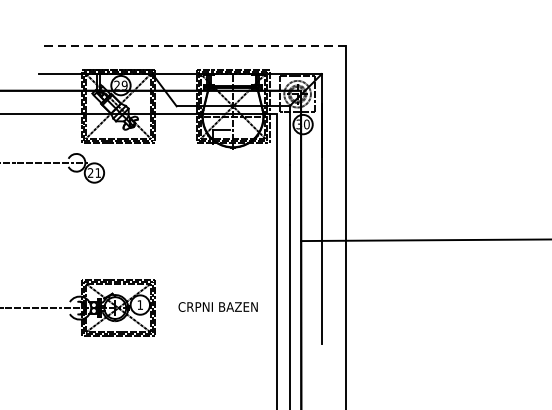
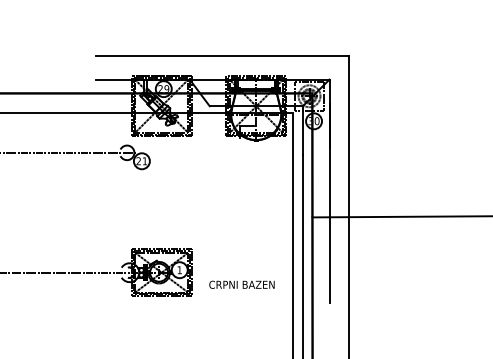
line: (192, 46) -> (222, 56), dashed -> solid
text: (217, 306) -> (241, 284), moved

